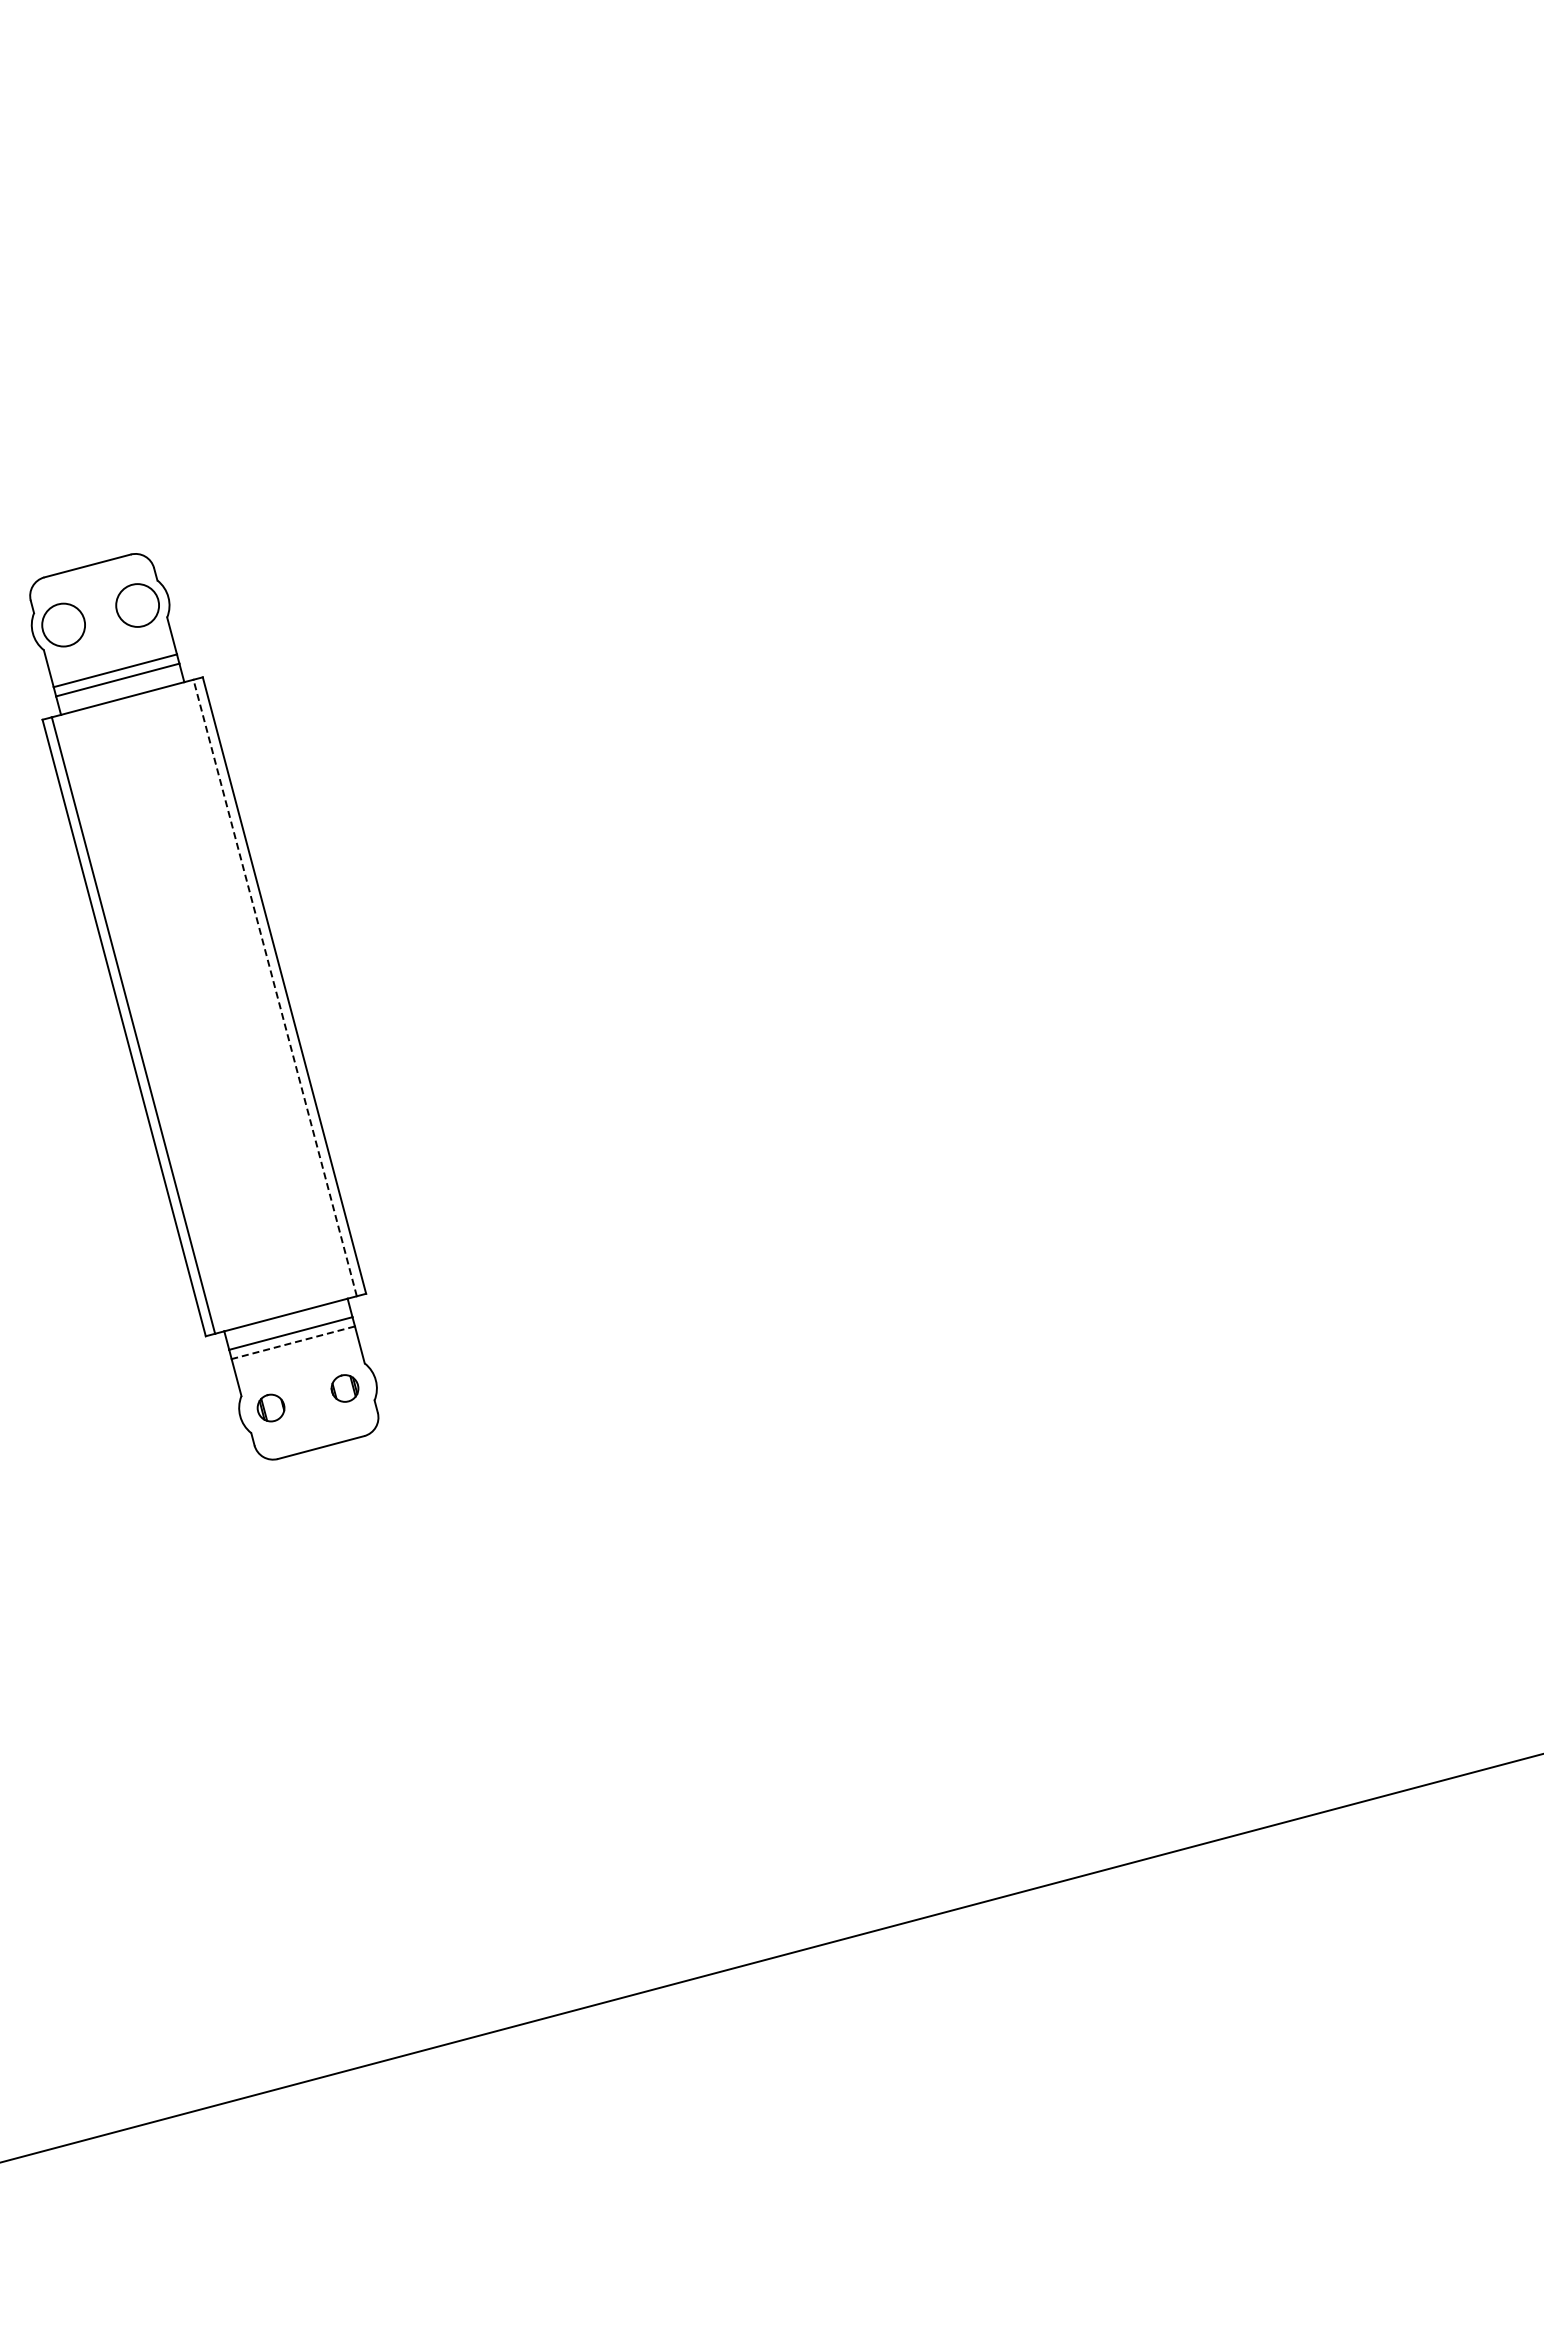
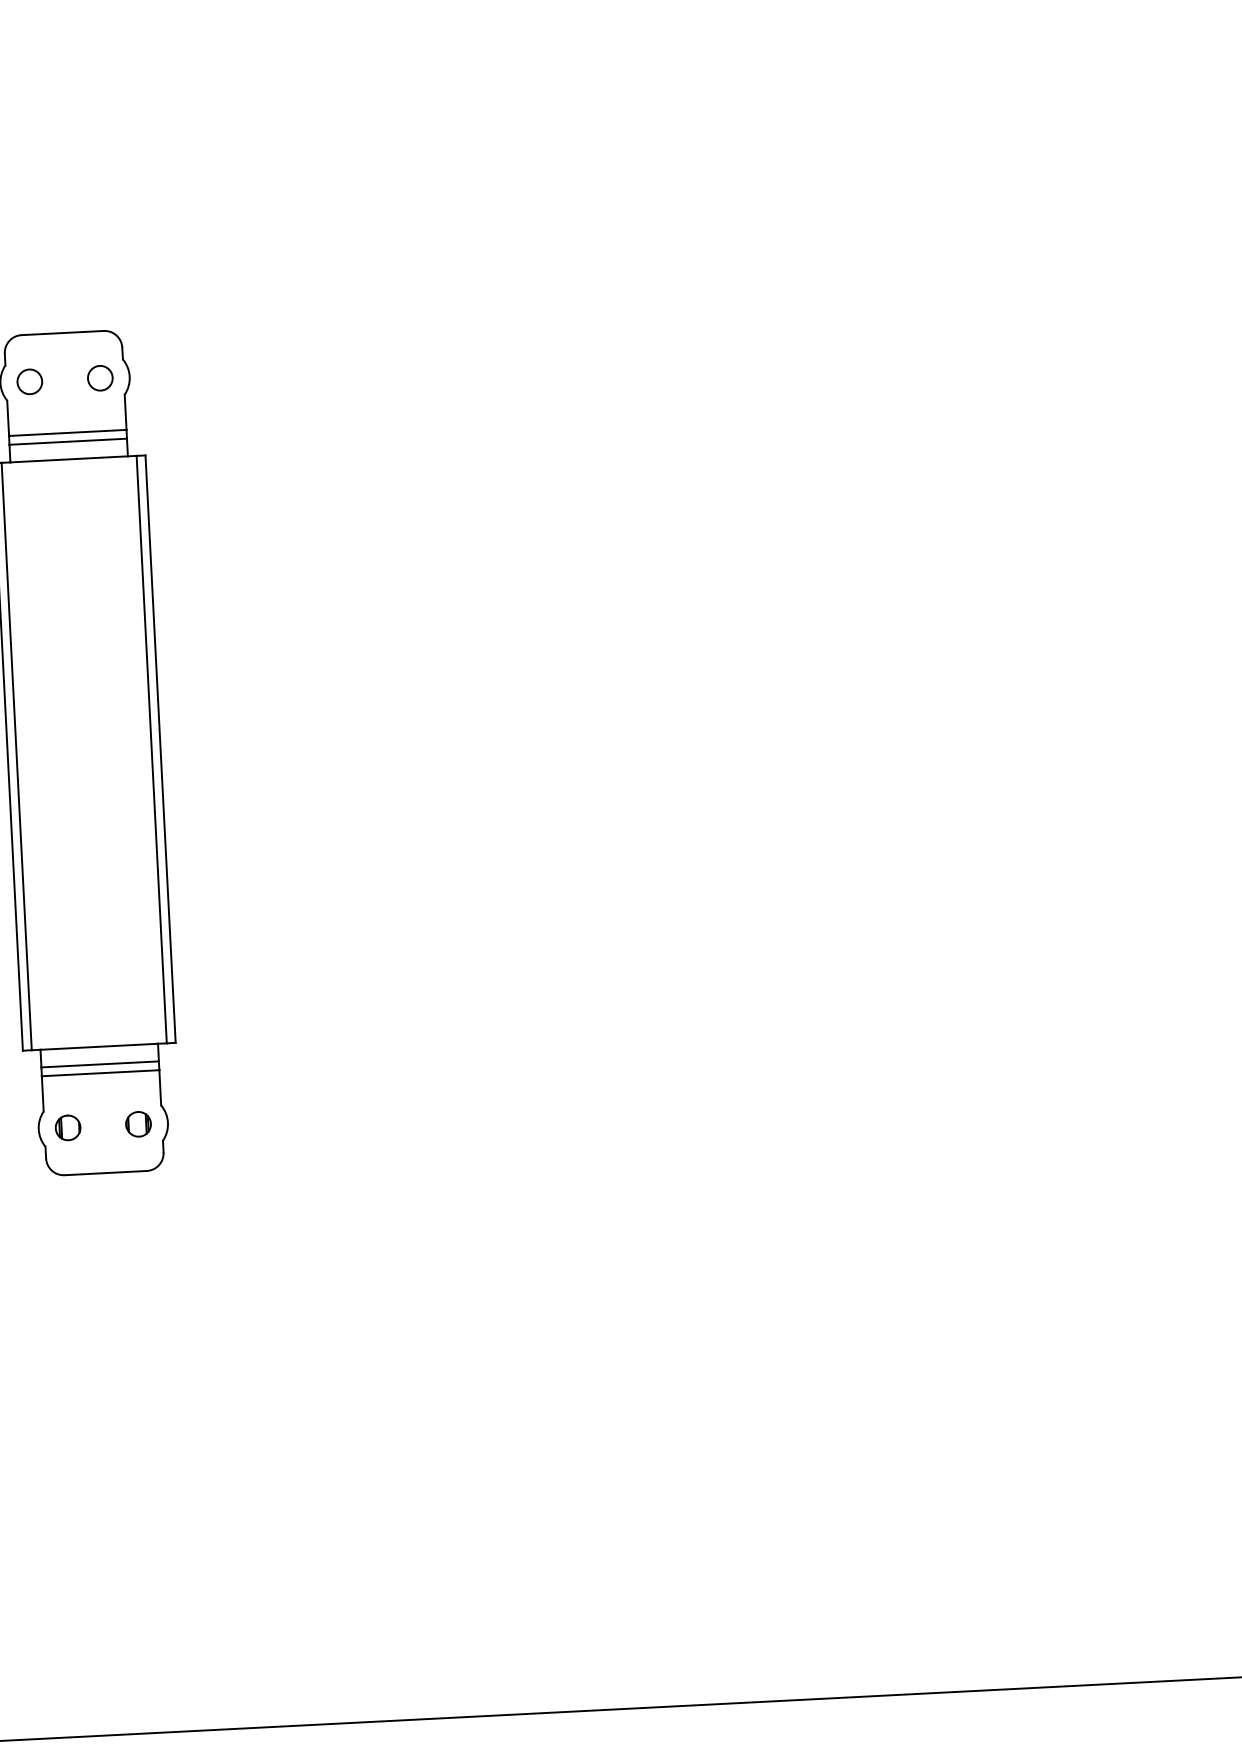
circle: (137, 605) -> (100, 378), size x0.62
circle: (63, 624) -> (29, 381), size x0.62
line: (275, 988) -> (151, 750), dashed -> solid
line: (293, 1342) -> (100, 1073), dashed -> solid

